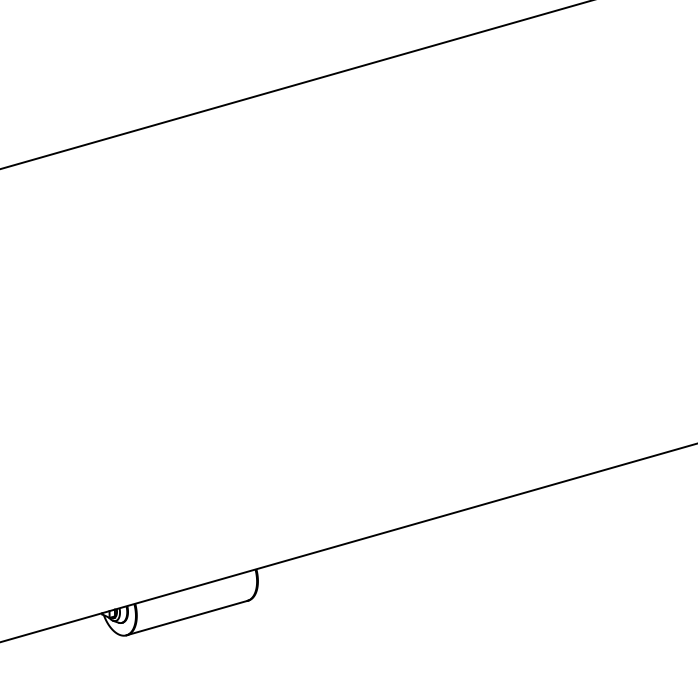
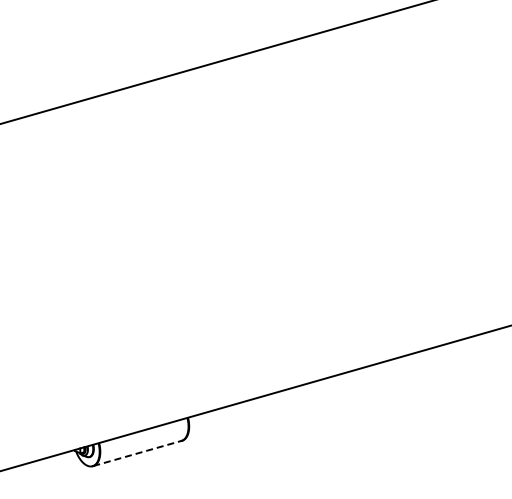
line: (187, 618) -> (137, 453), solid -> dashed

